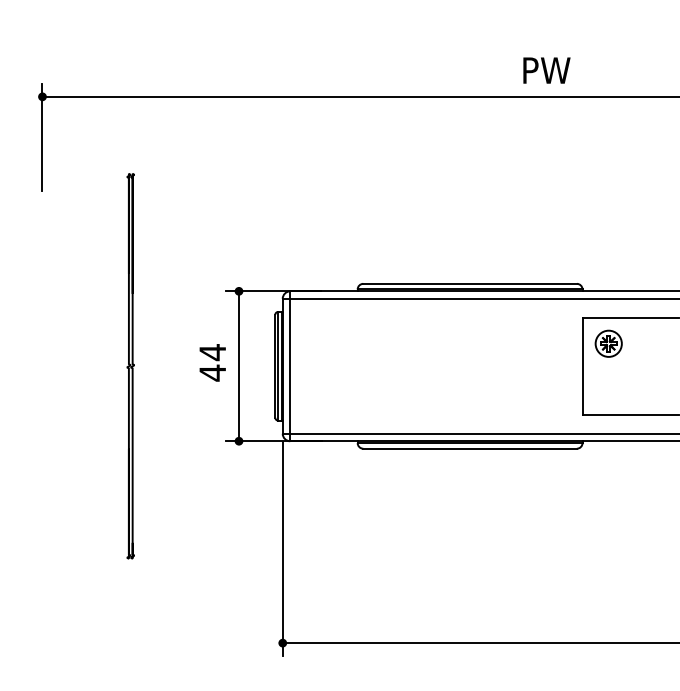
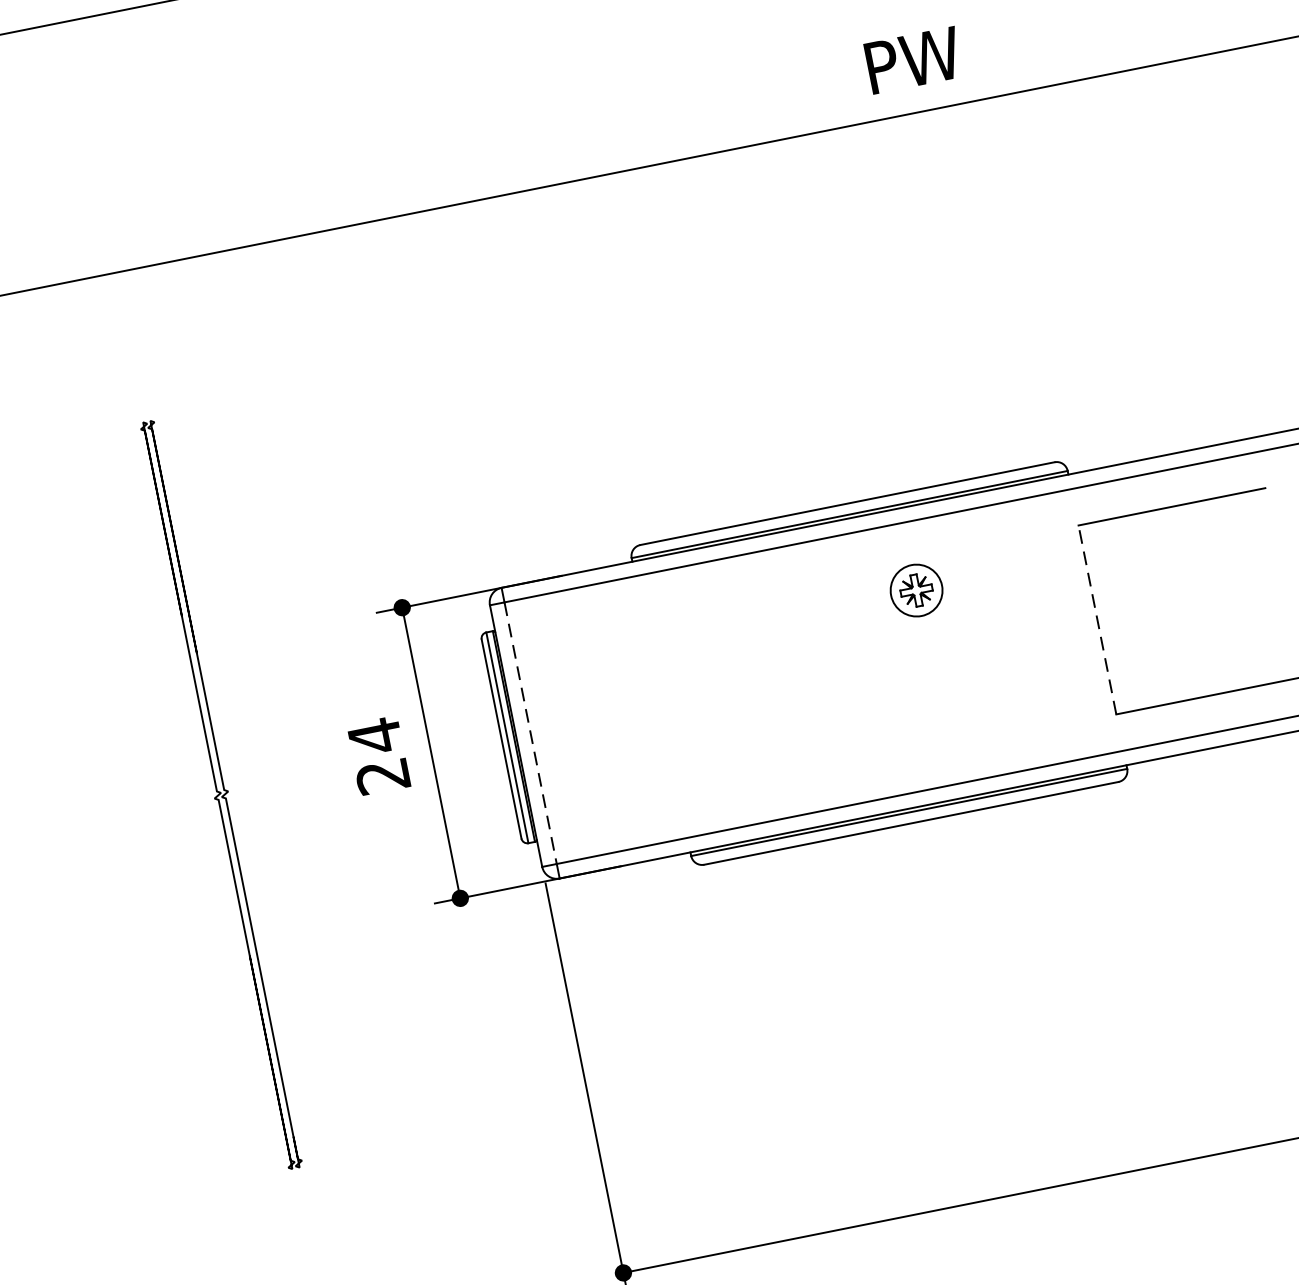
part: (608, 343) -> (915, 590), moved
line: (290, 366) -> (531, 733), solid -> dashed
line: (582, 366) -> (1097, 620), solid -> dashed
text: (212, 372) -> (382, 775), 44 -> 24

